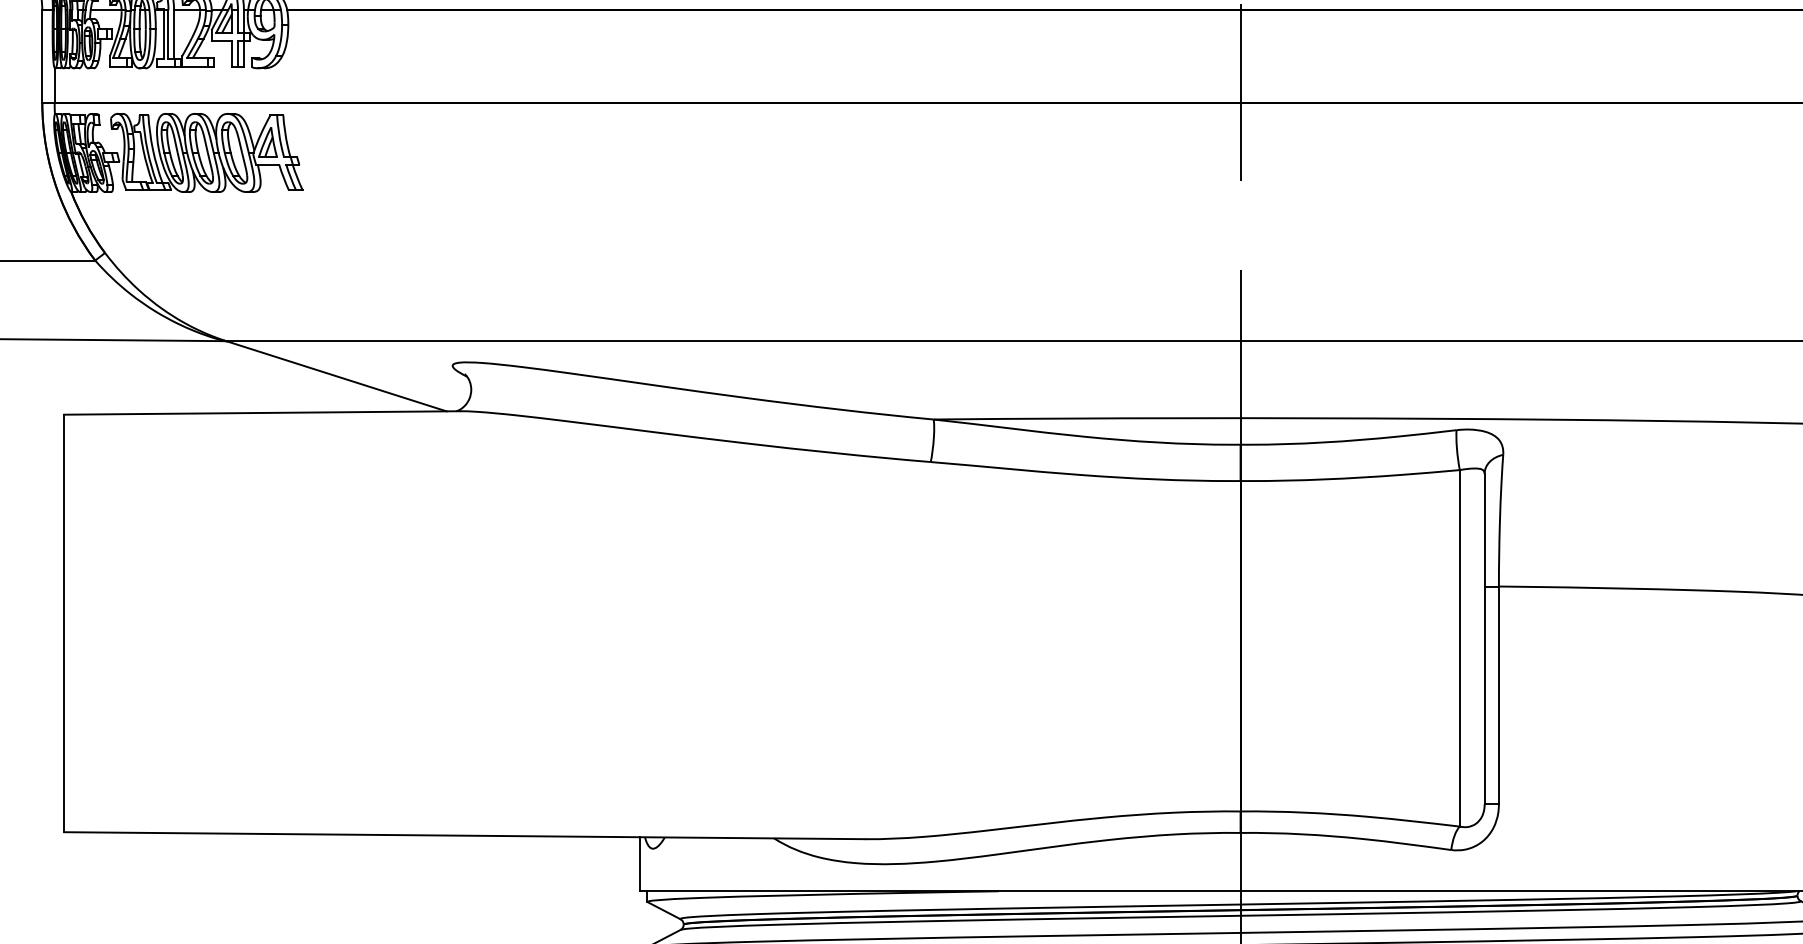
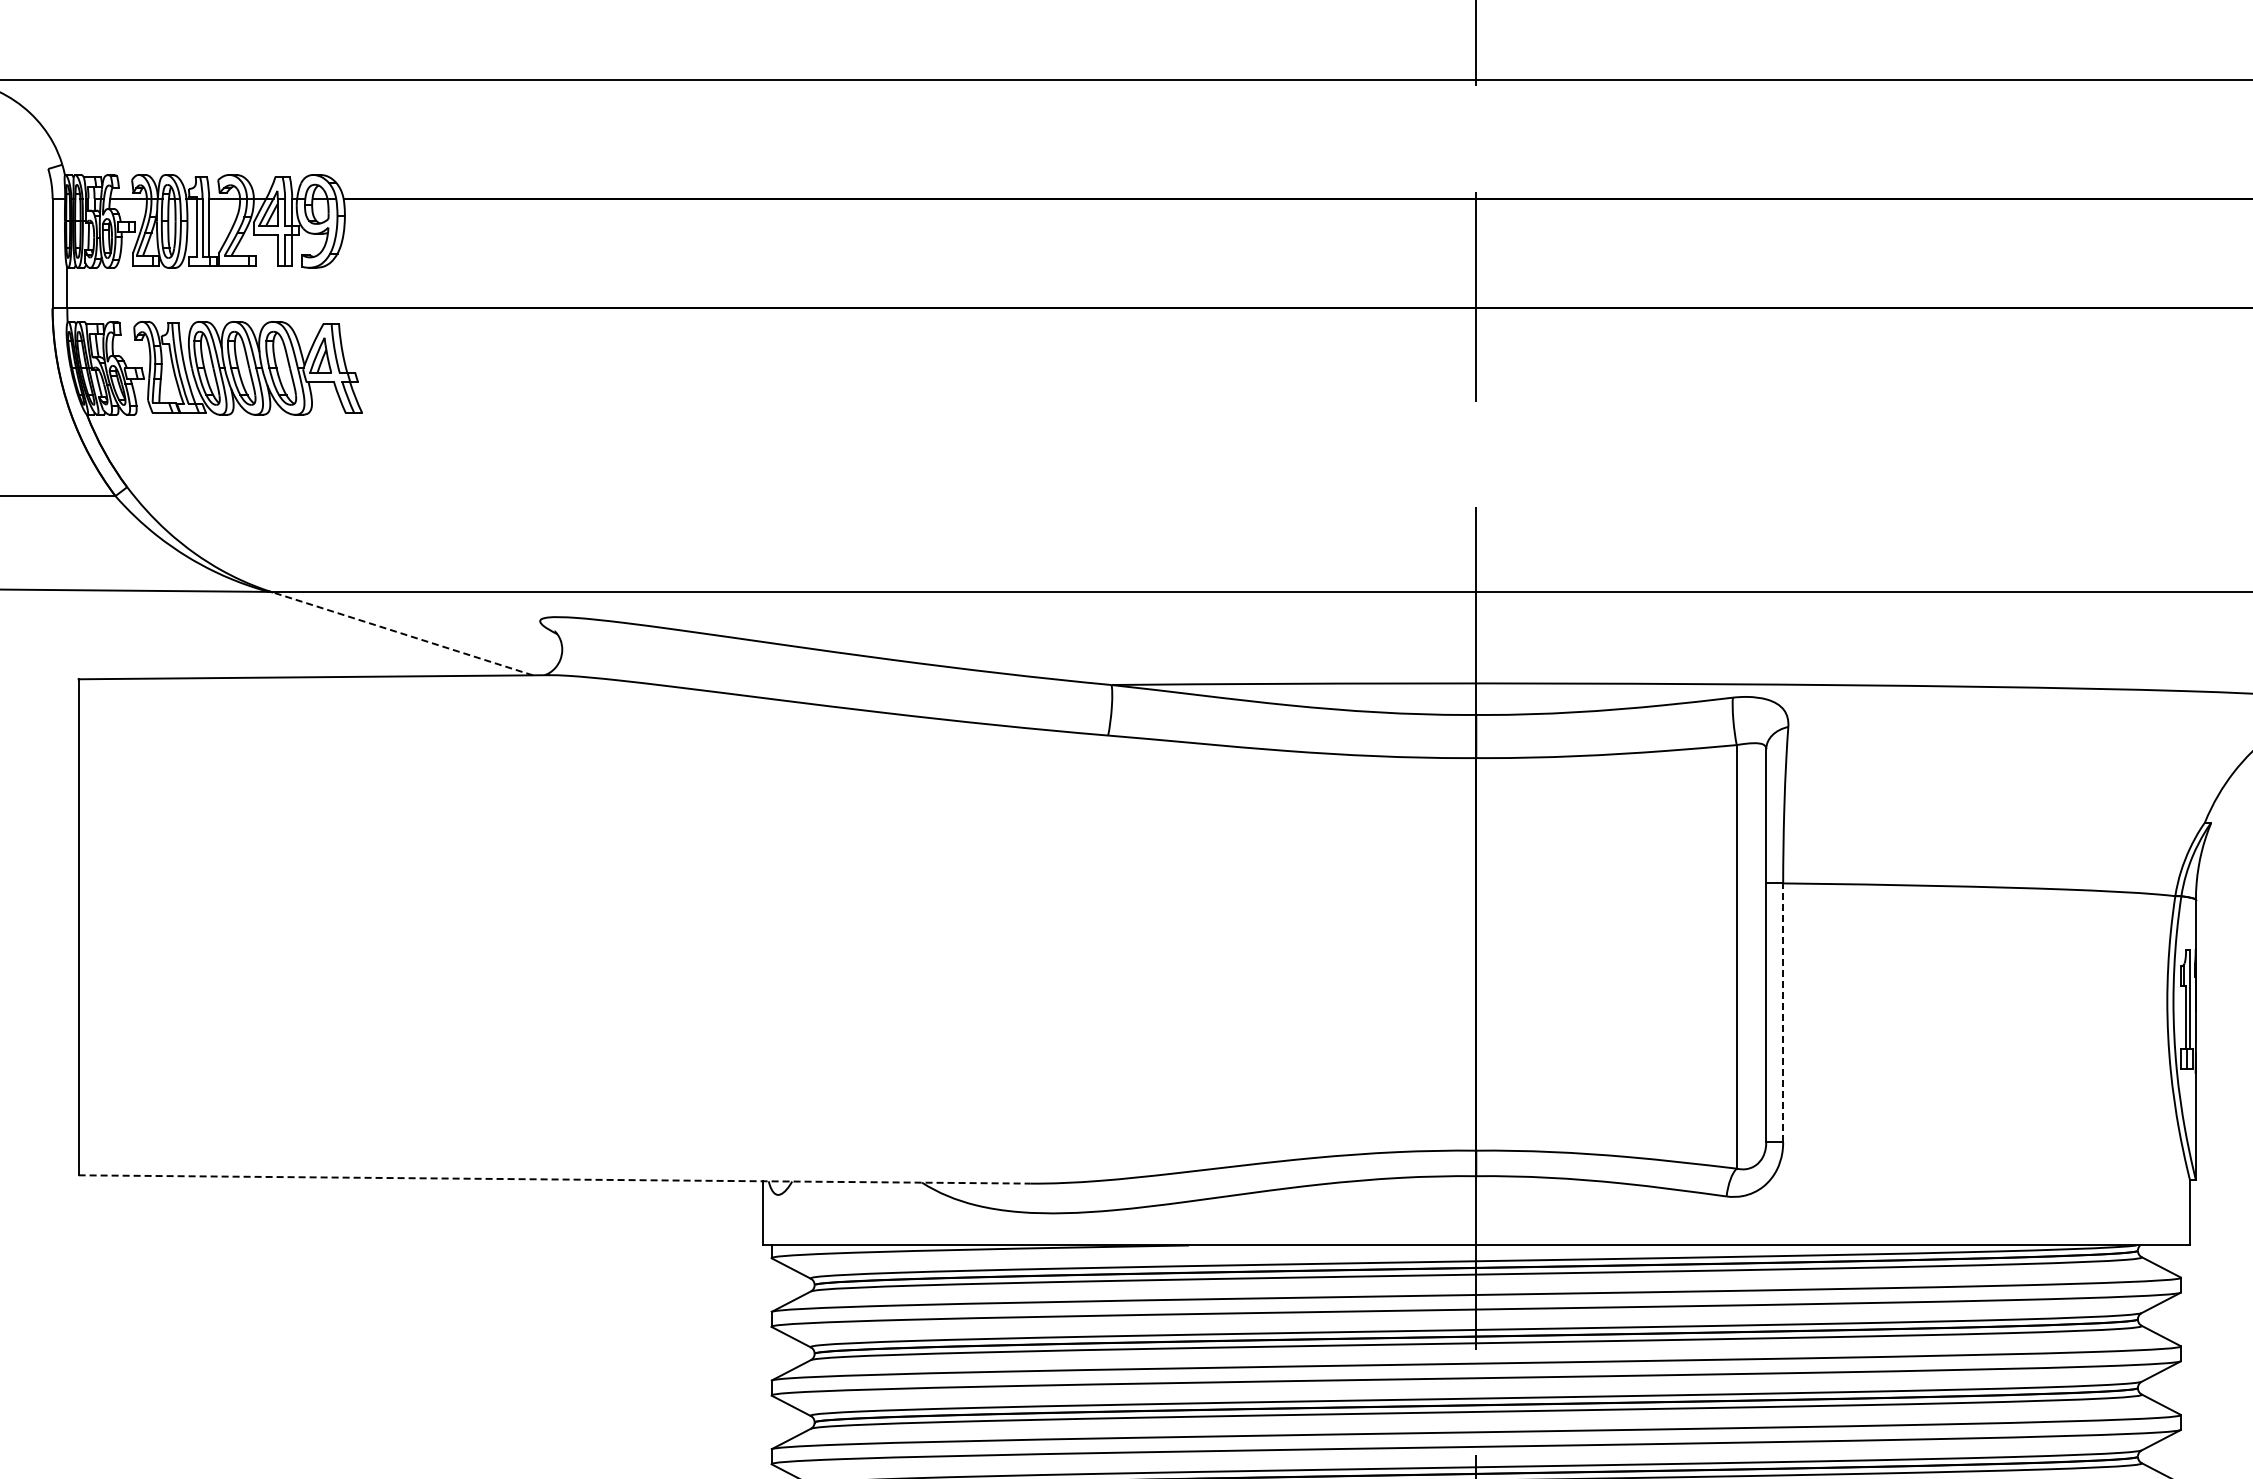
line: (336, 376) -> (402, 633), solid -> dashed
line: (1499, 695) -> (1783, 1012), solid -> dashed
line: (464, 835) -> (554, 1179), solid -> dashed

